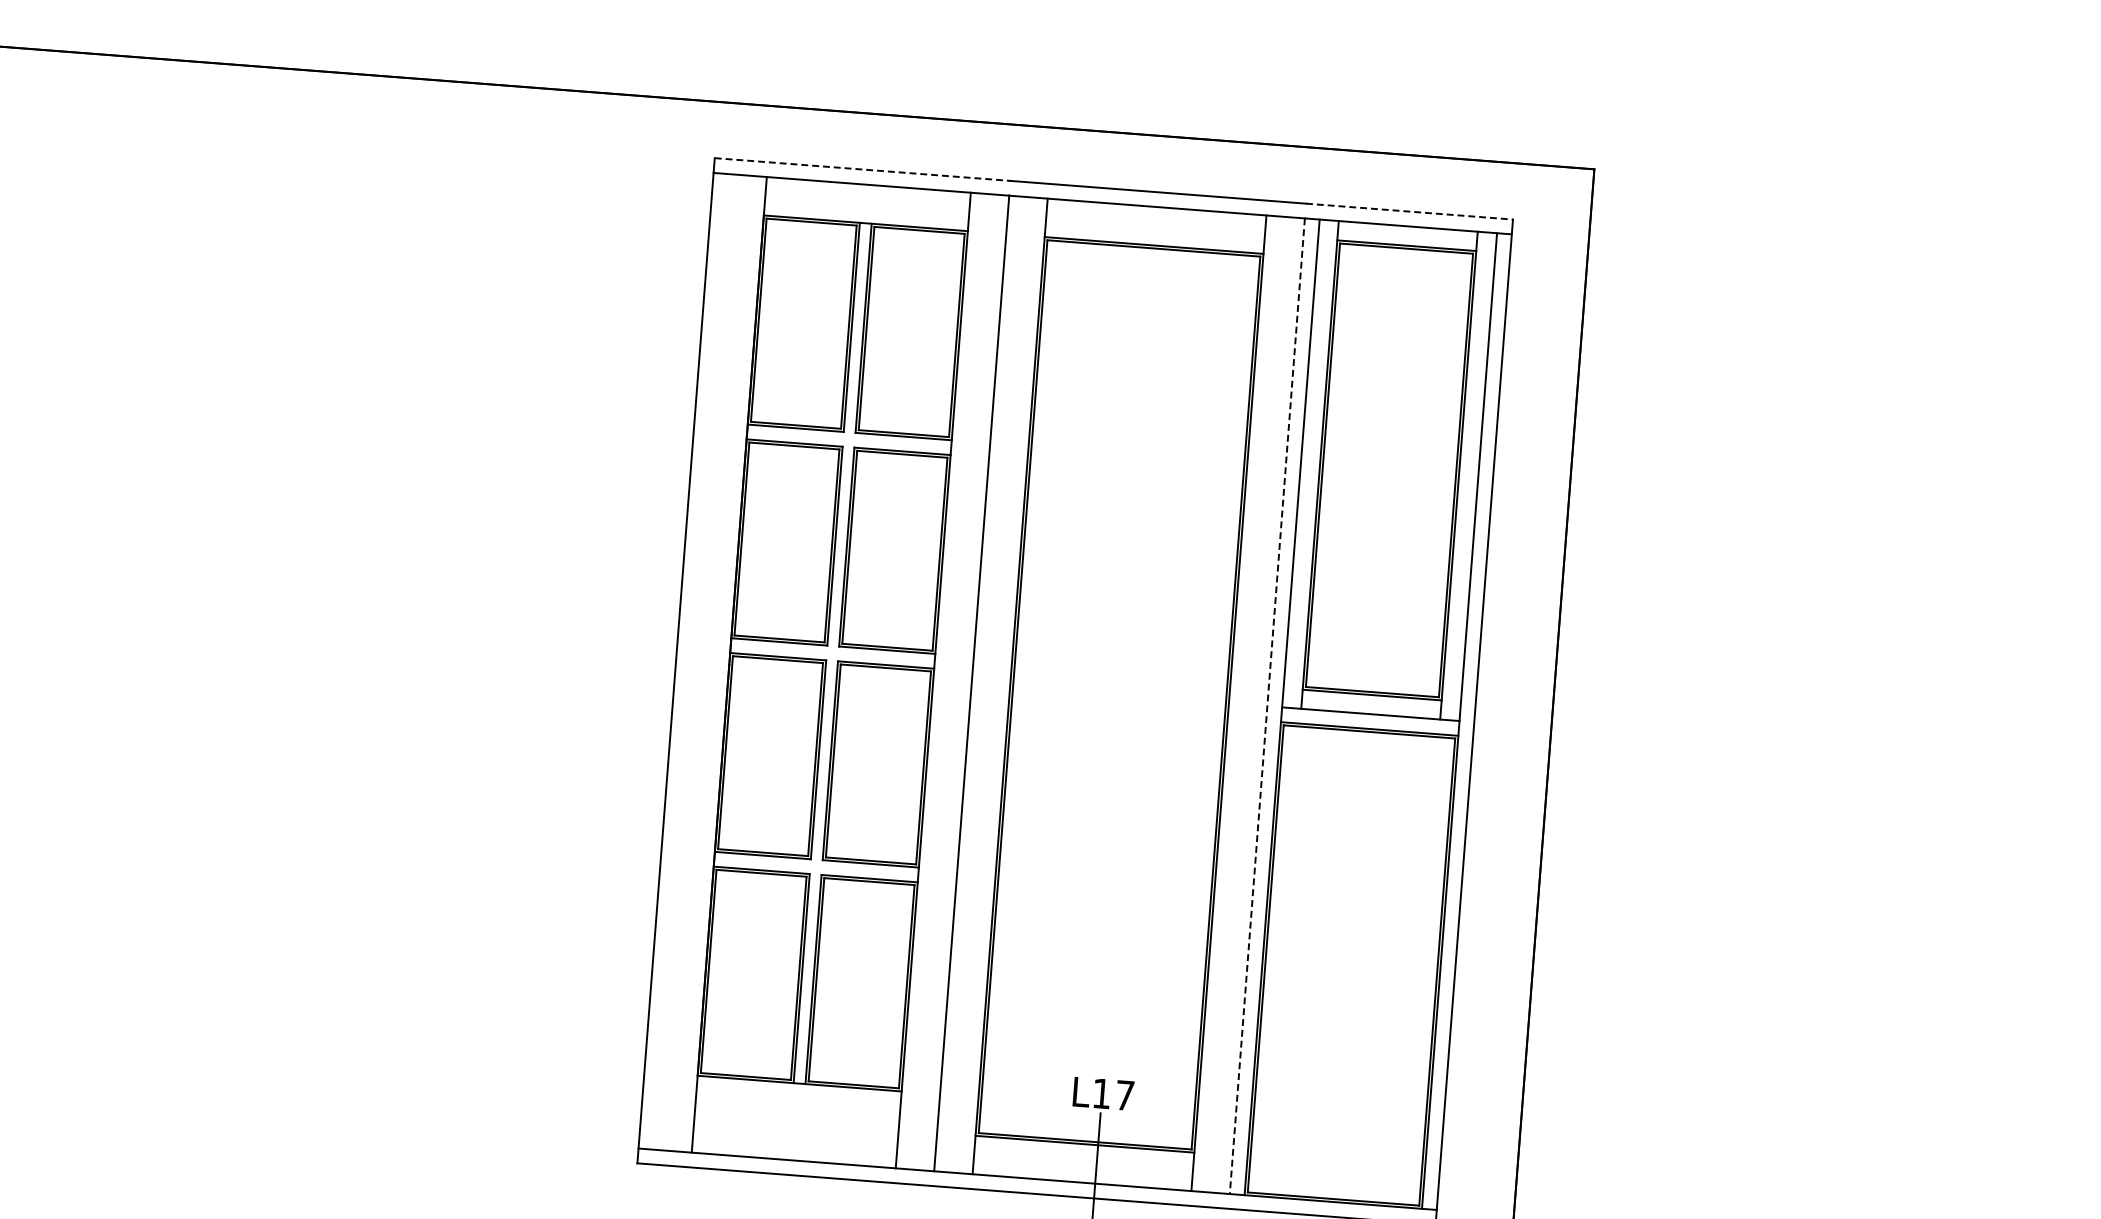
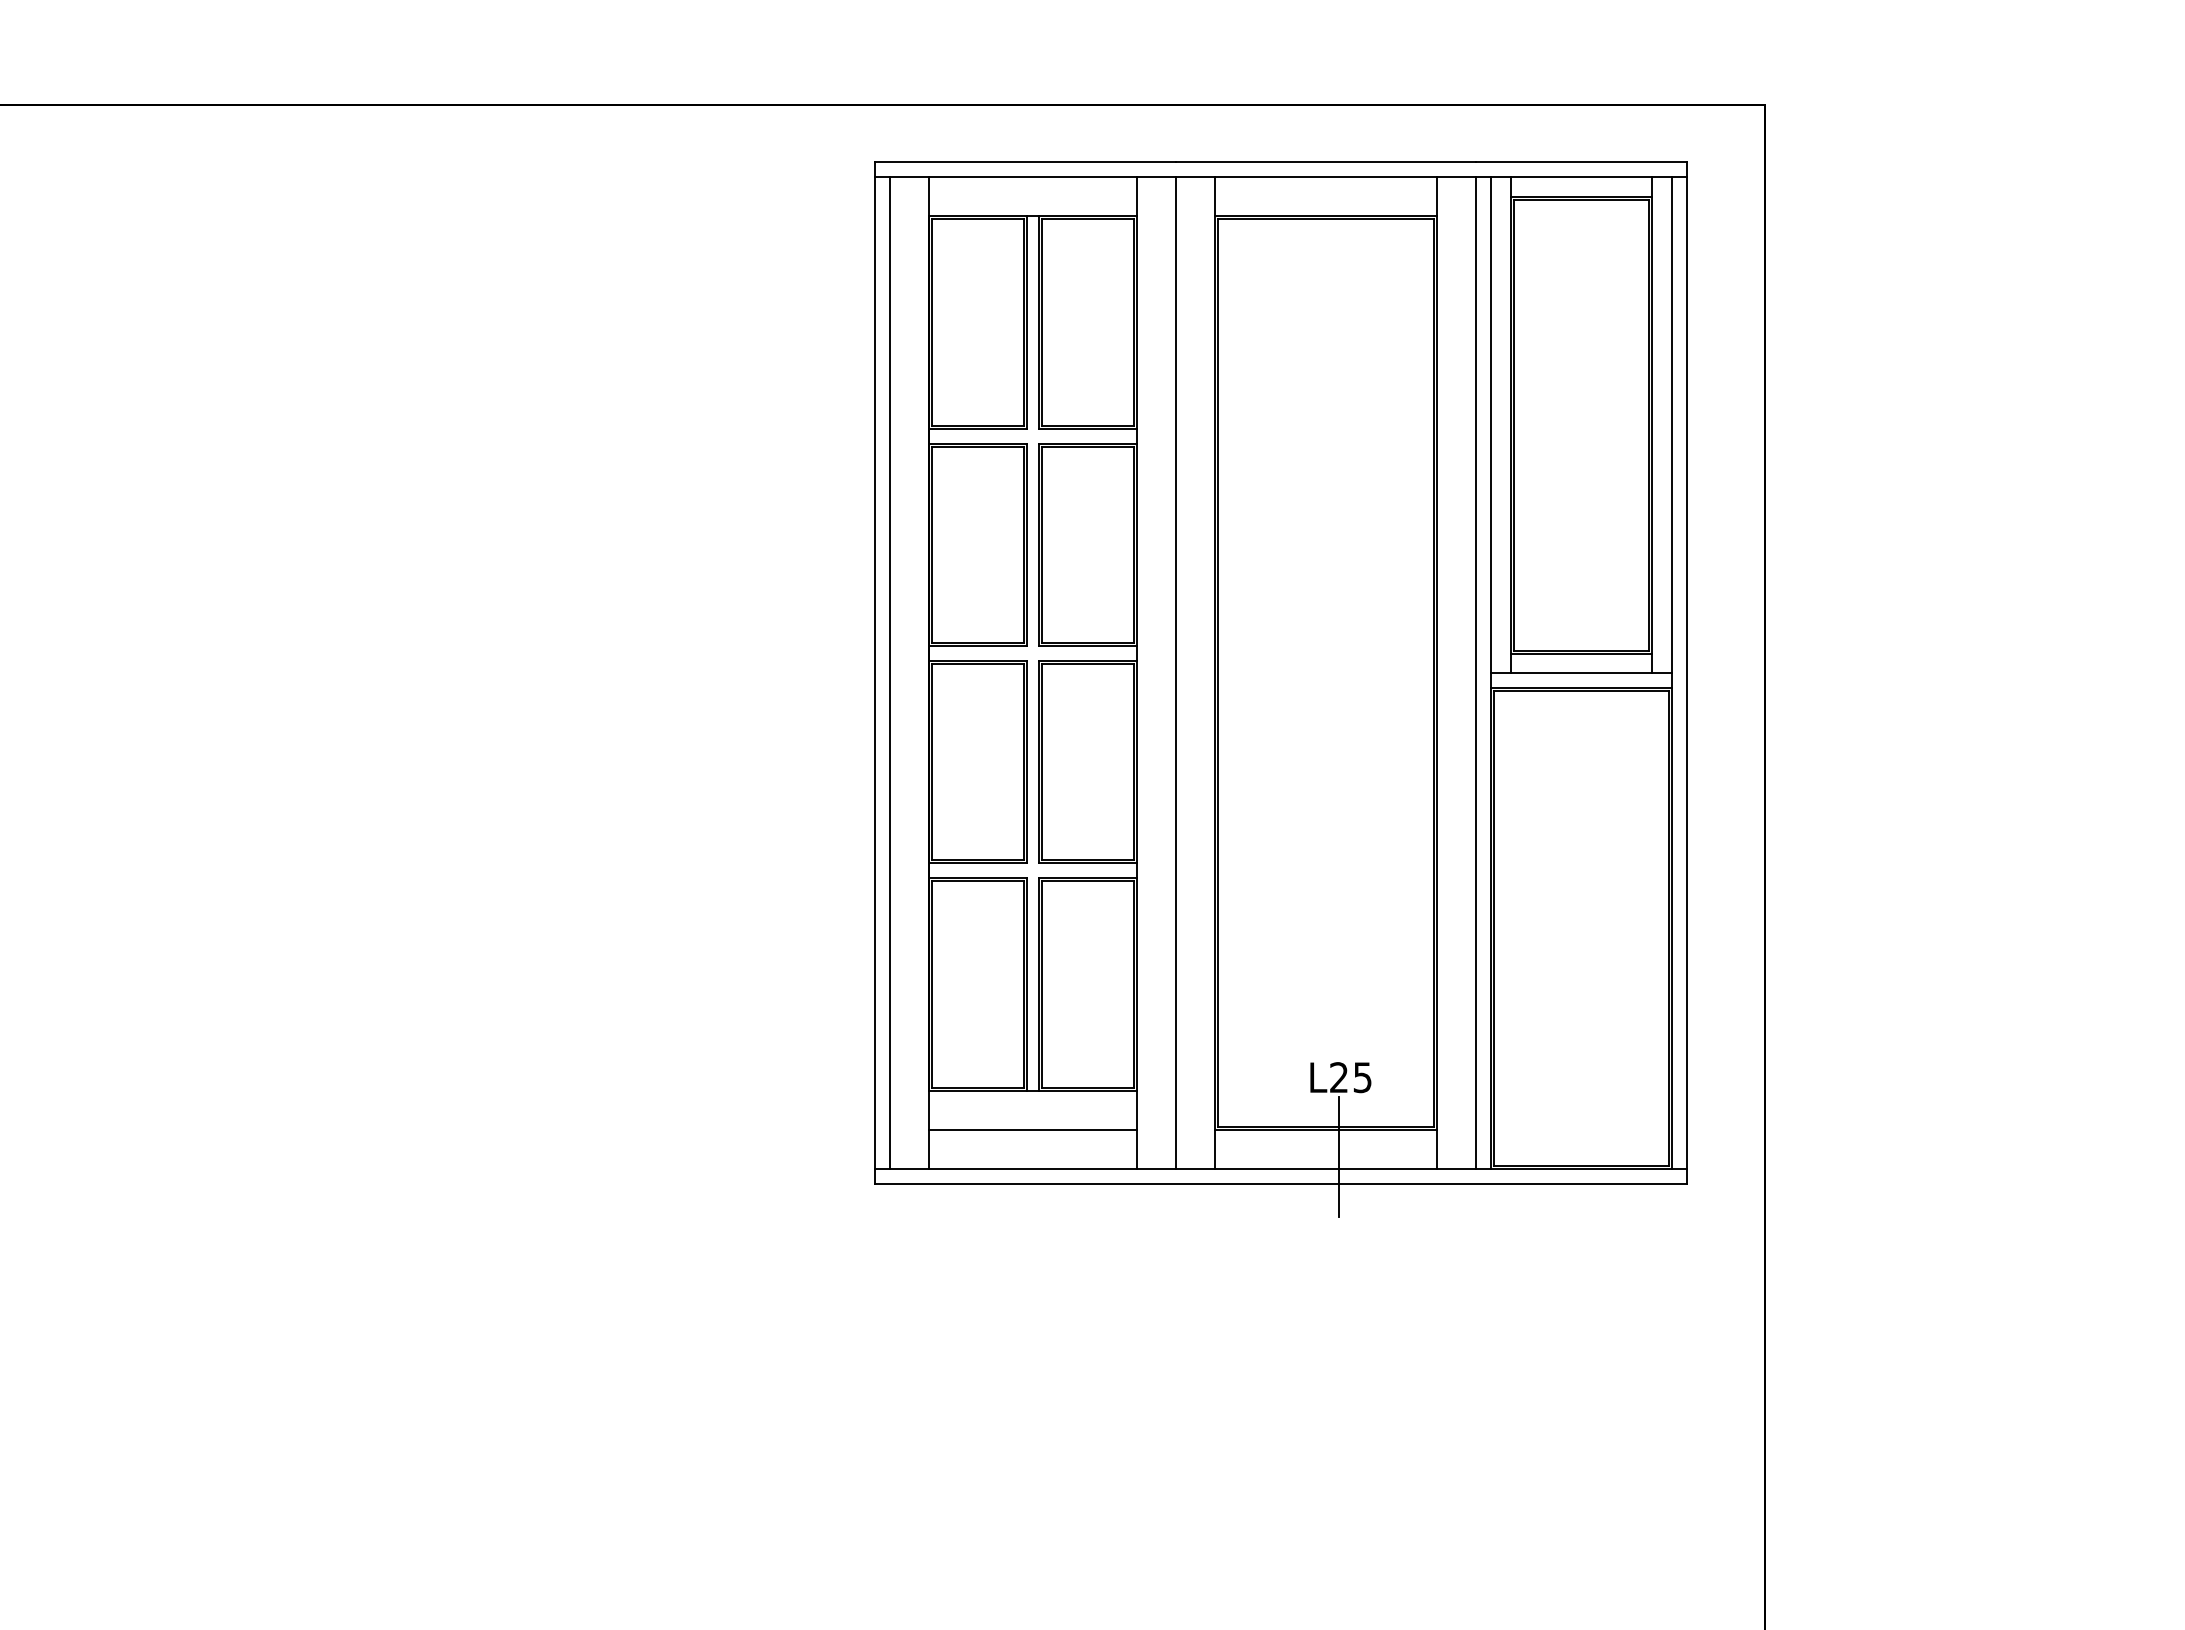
line: (862, 169) -> (1025, 162), dashed -> solid
line: (1409, 212) -> (1581, 162), dashed -> solid
line: (691, 662) -> (890, 673), added
line: (1267, 706) -> (1476, 673), dashed -> solid
text: (1113, 1094) -> (1350, 1077), L17 -> L25
line: (796, 1121) -> (1032, 1129), added

